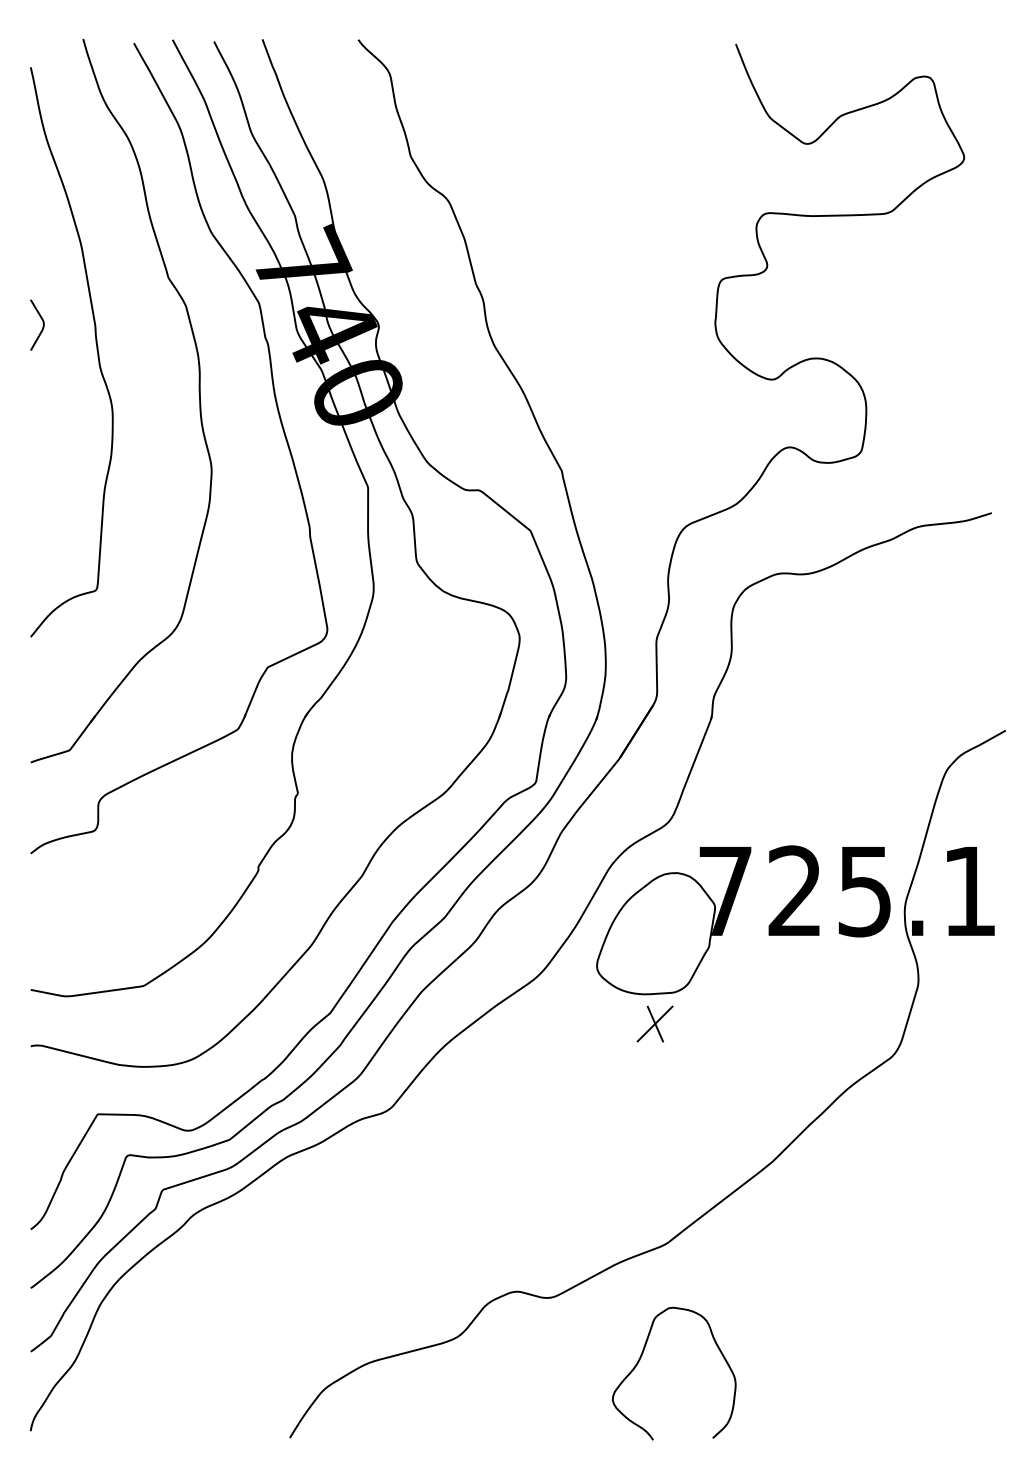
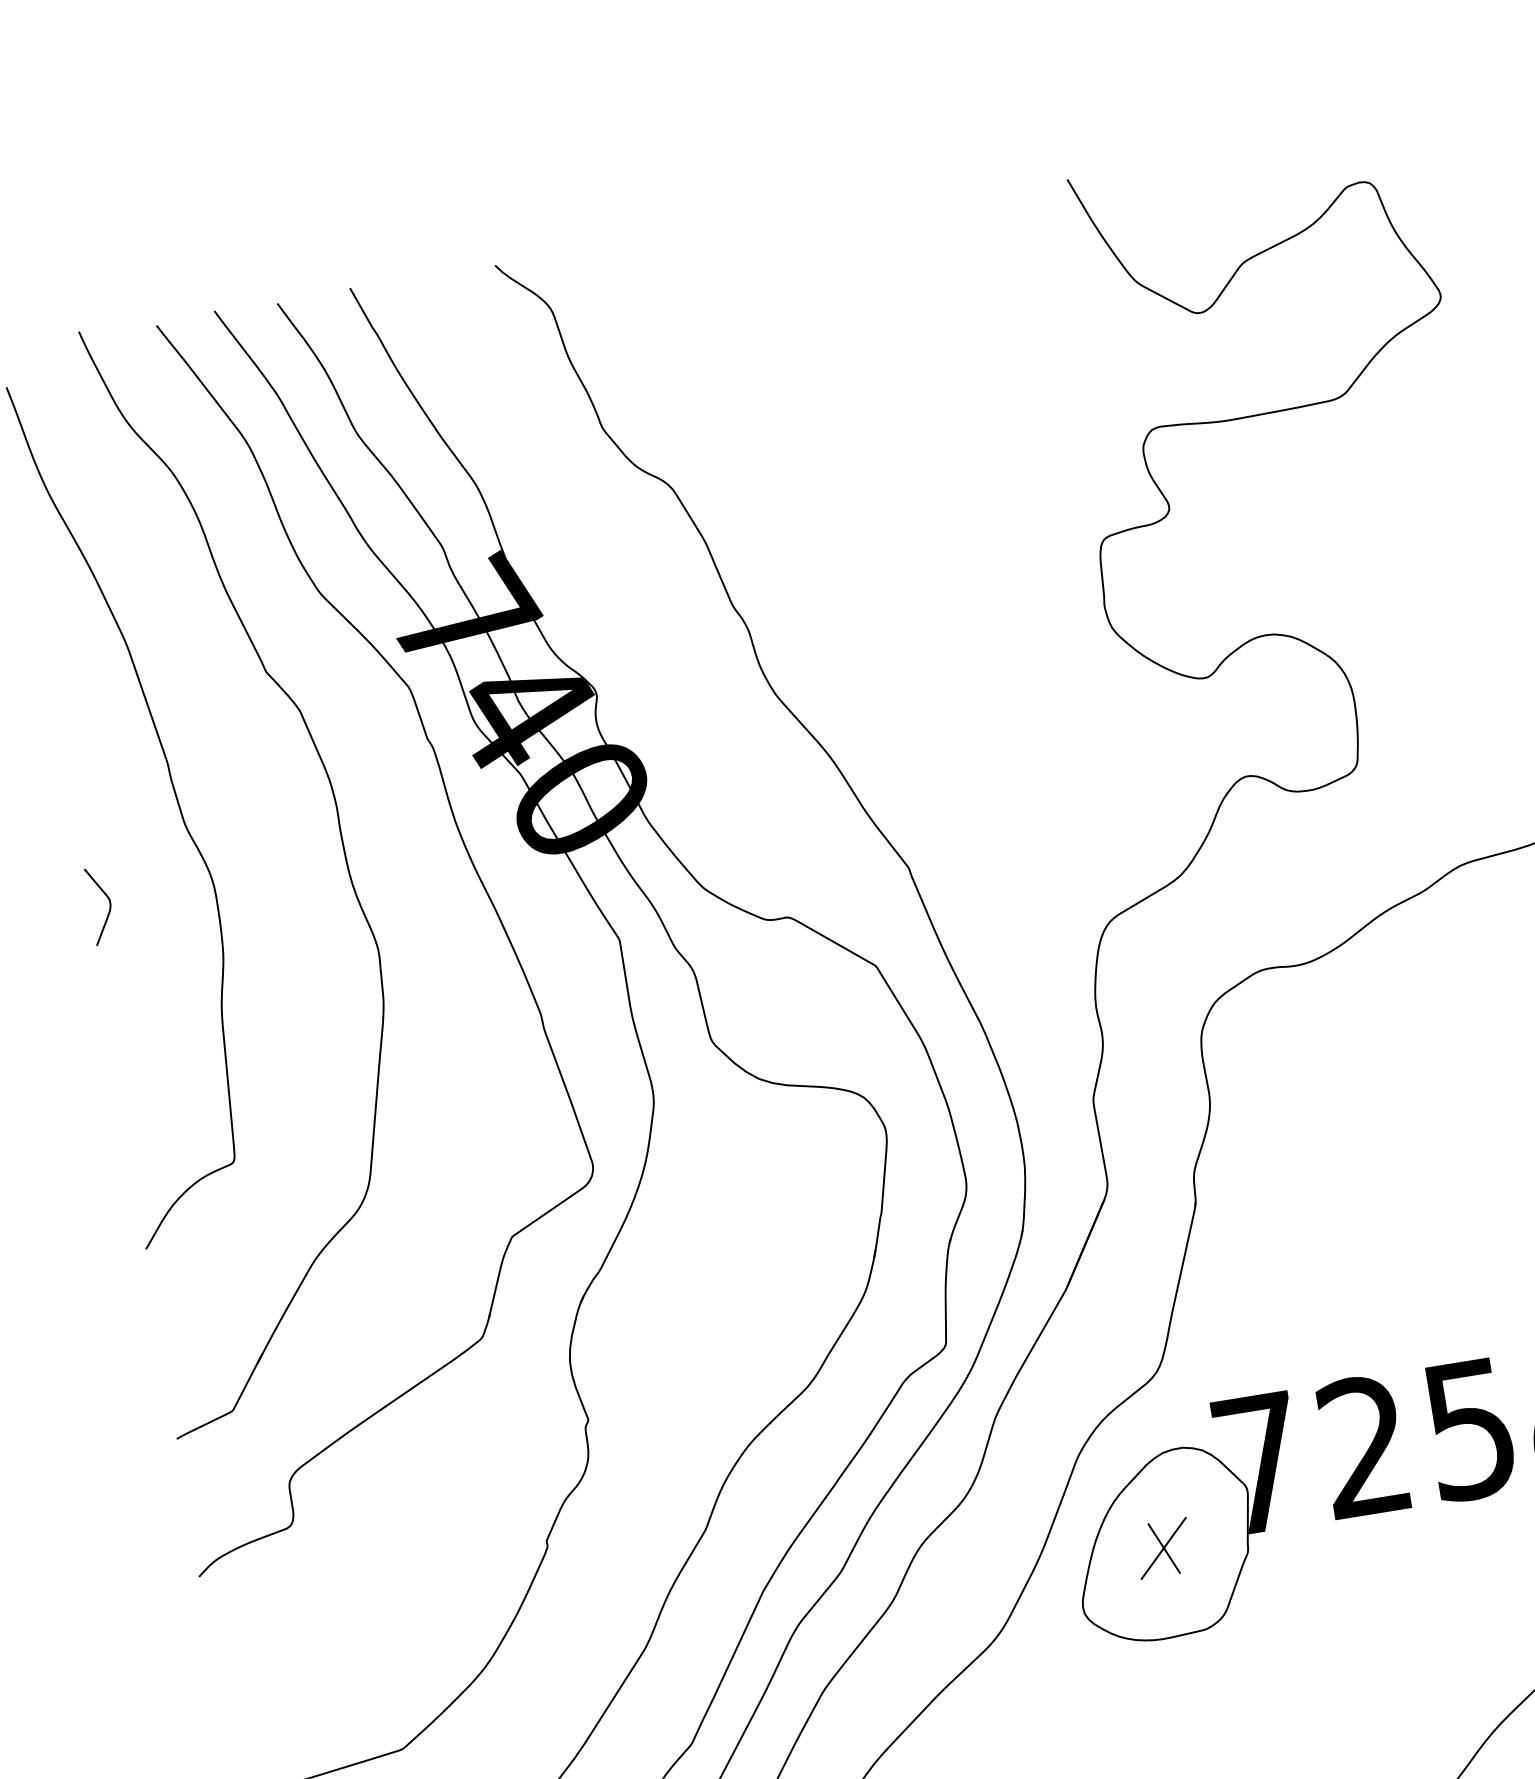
curve: (42, 325) -> (108, 905), moved
part: (654, 1023) -> (1162, 1547), moved

